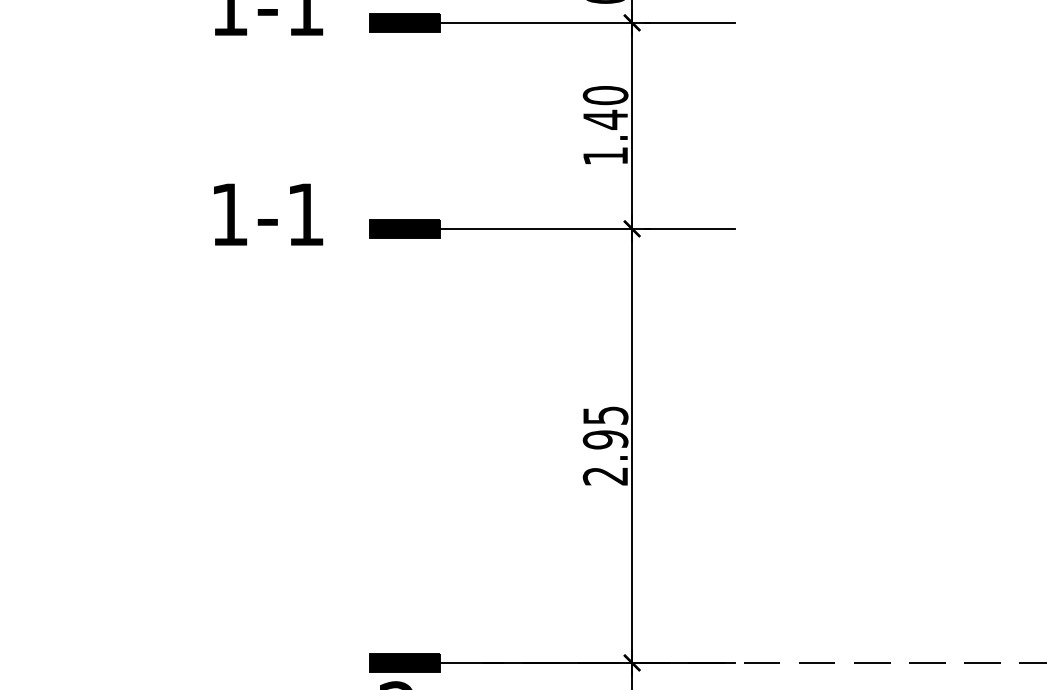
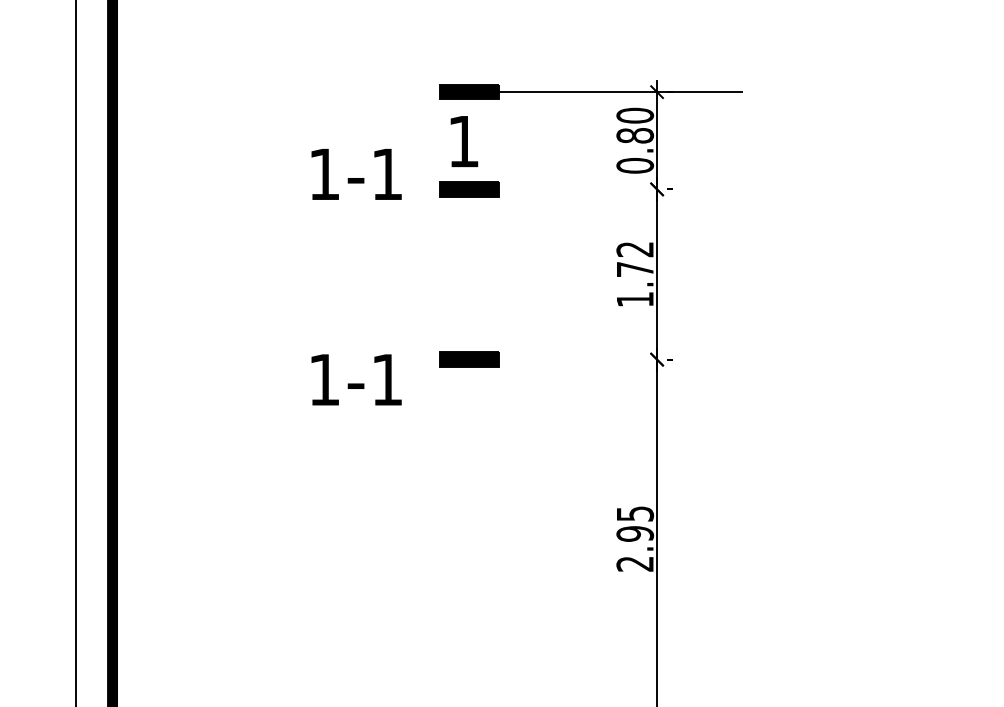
line: (586, 22) -> (619, 189), removed
text: (605, 107) -> (635, 259), 1.40 -> 1.72
text: (268, 214) -> (356, 379), moved
line: (586, 228) -> (619, 359), removed

